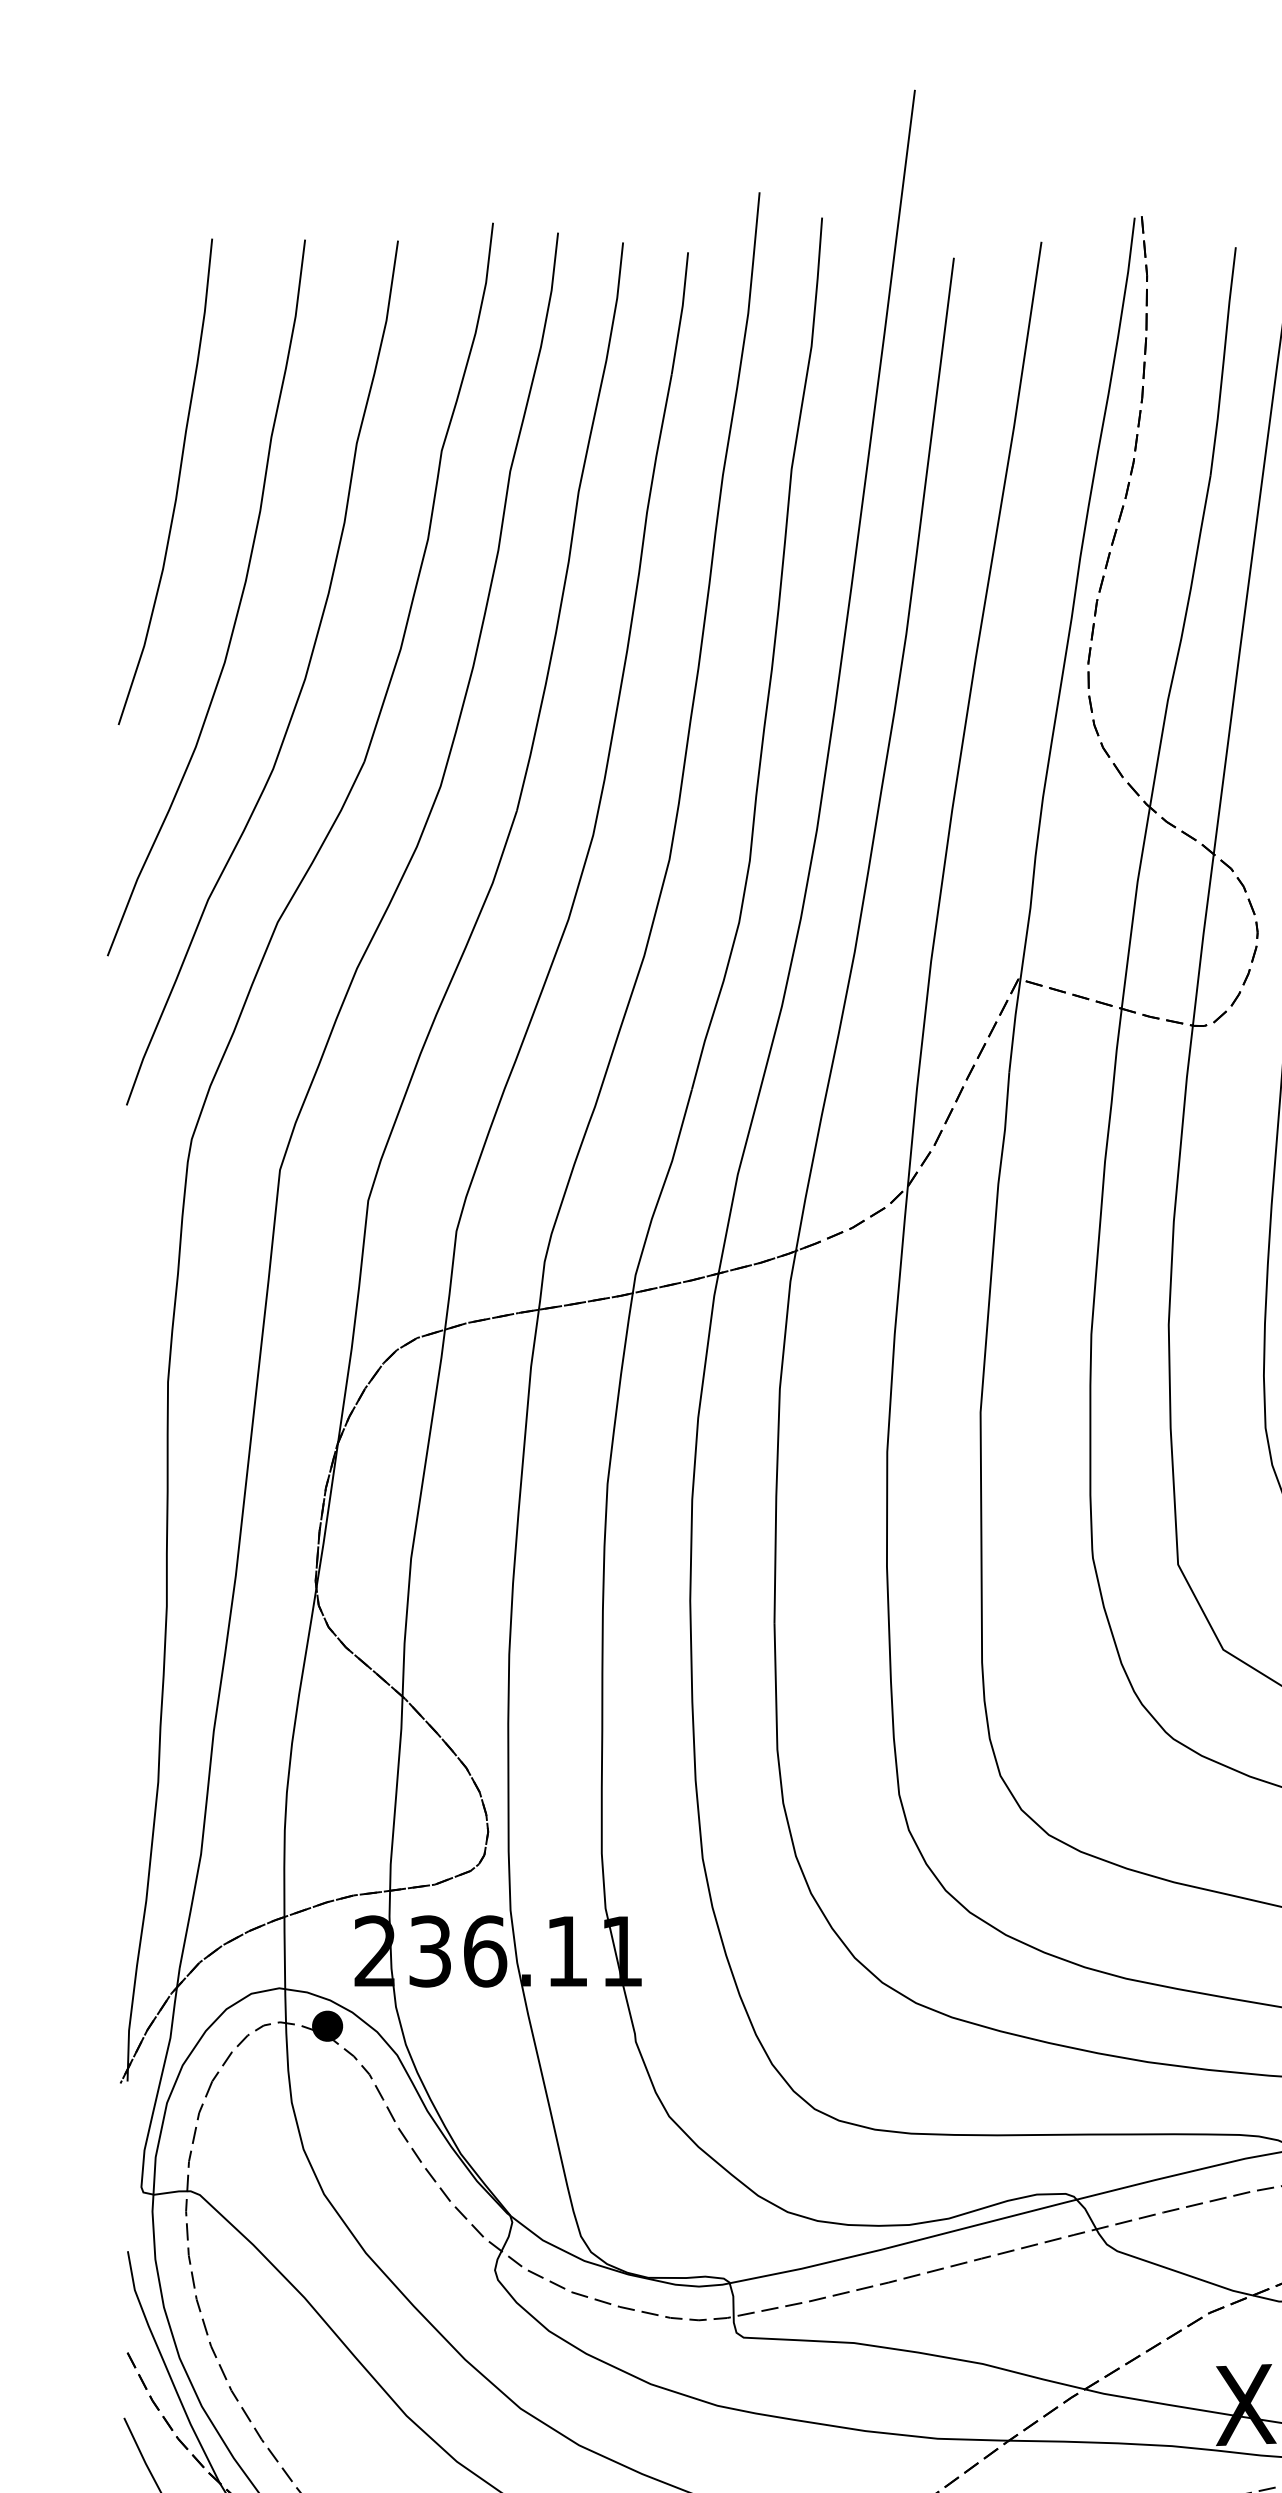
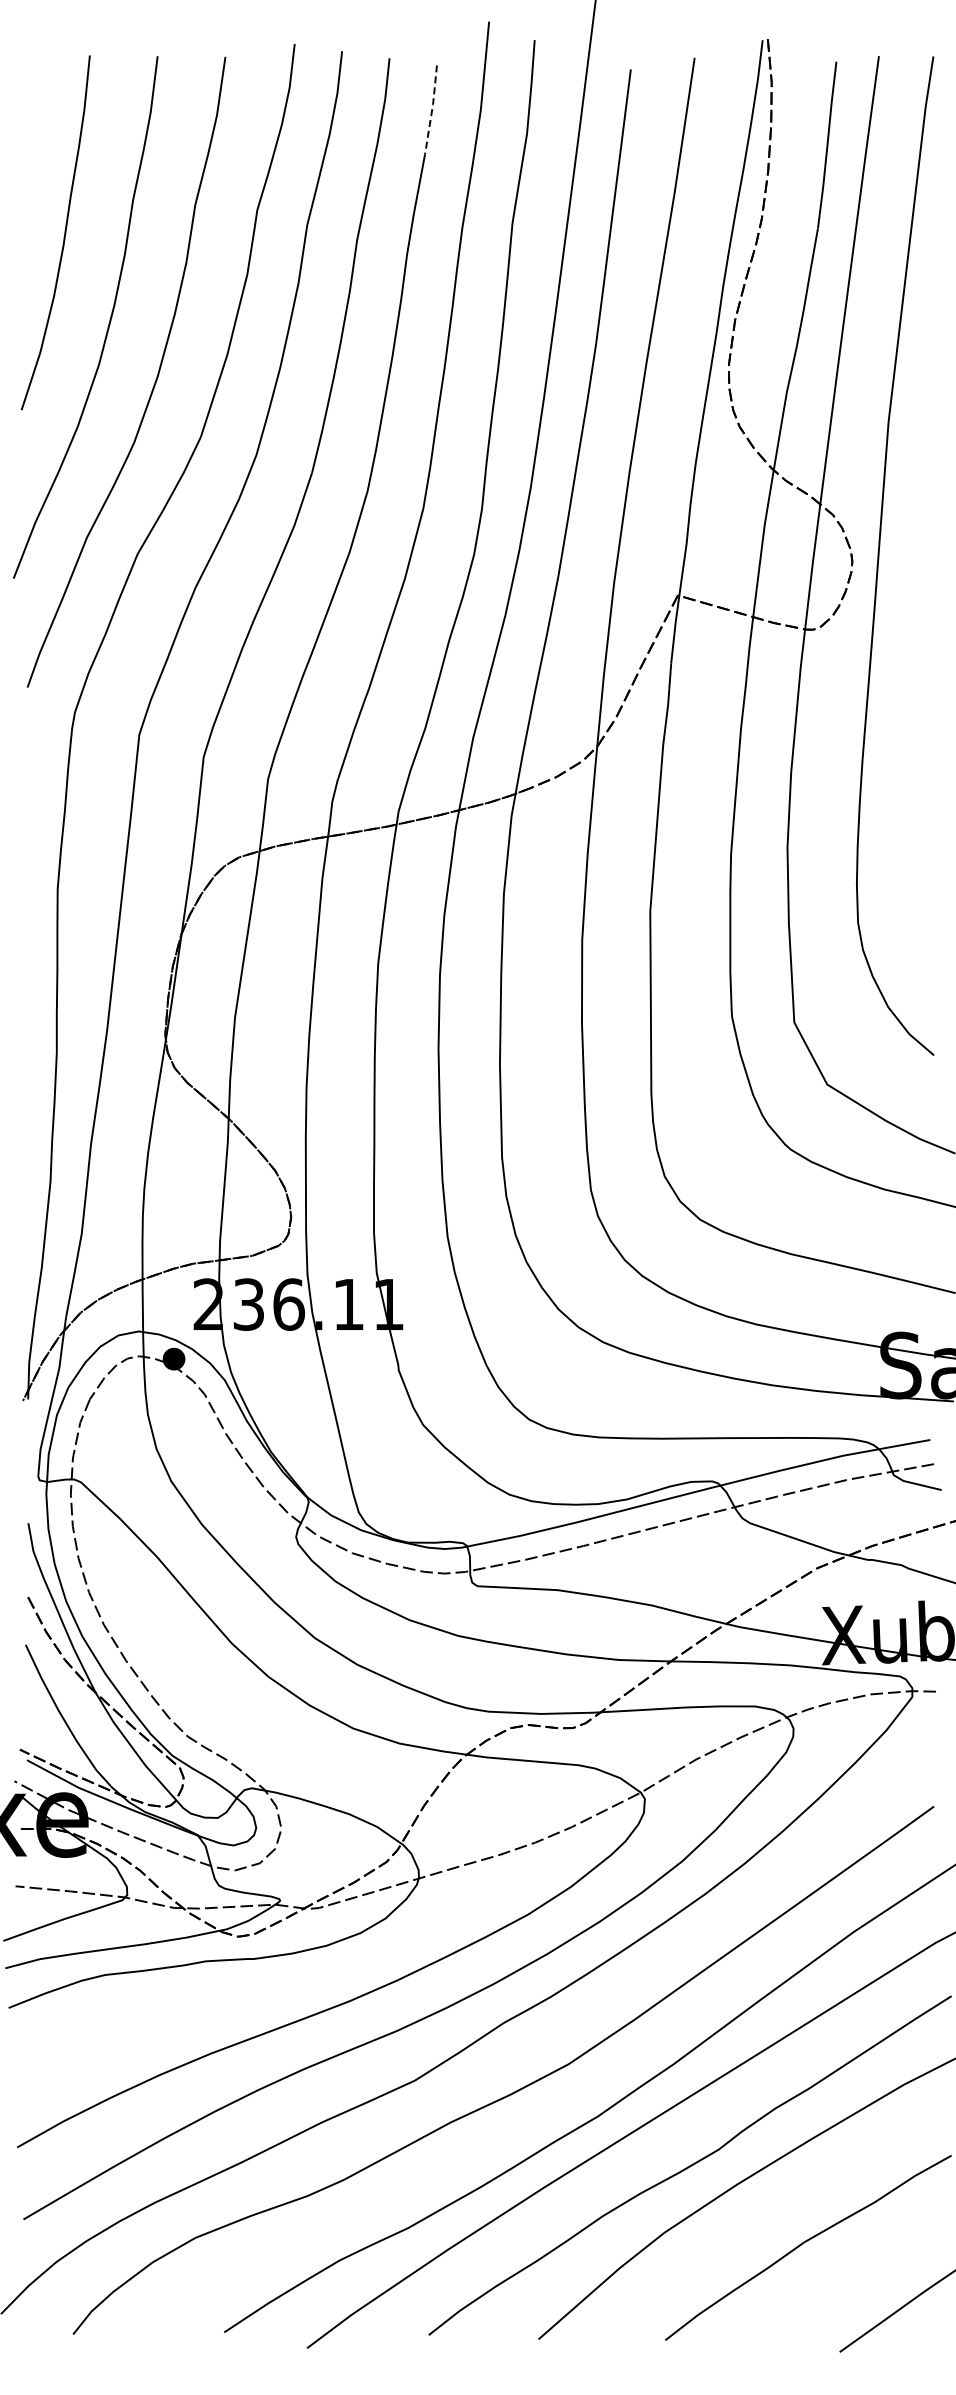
line: (681, 312) -> (432, 109), solid -> dashed

